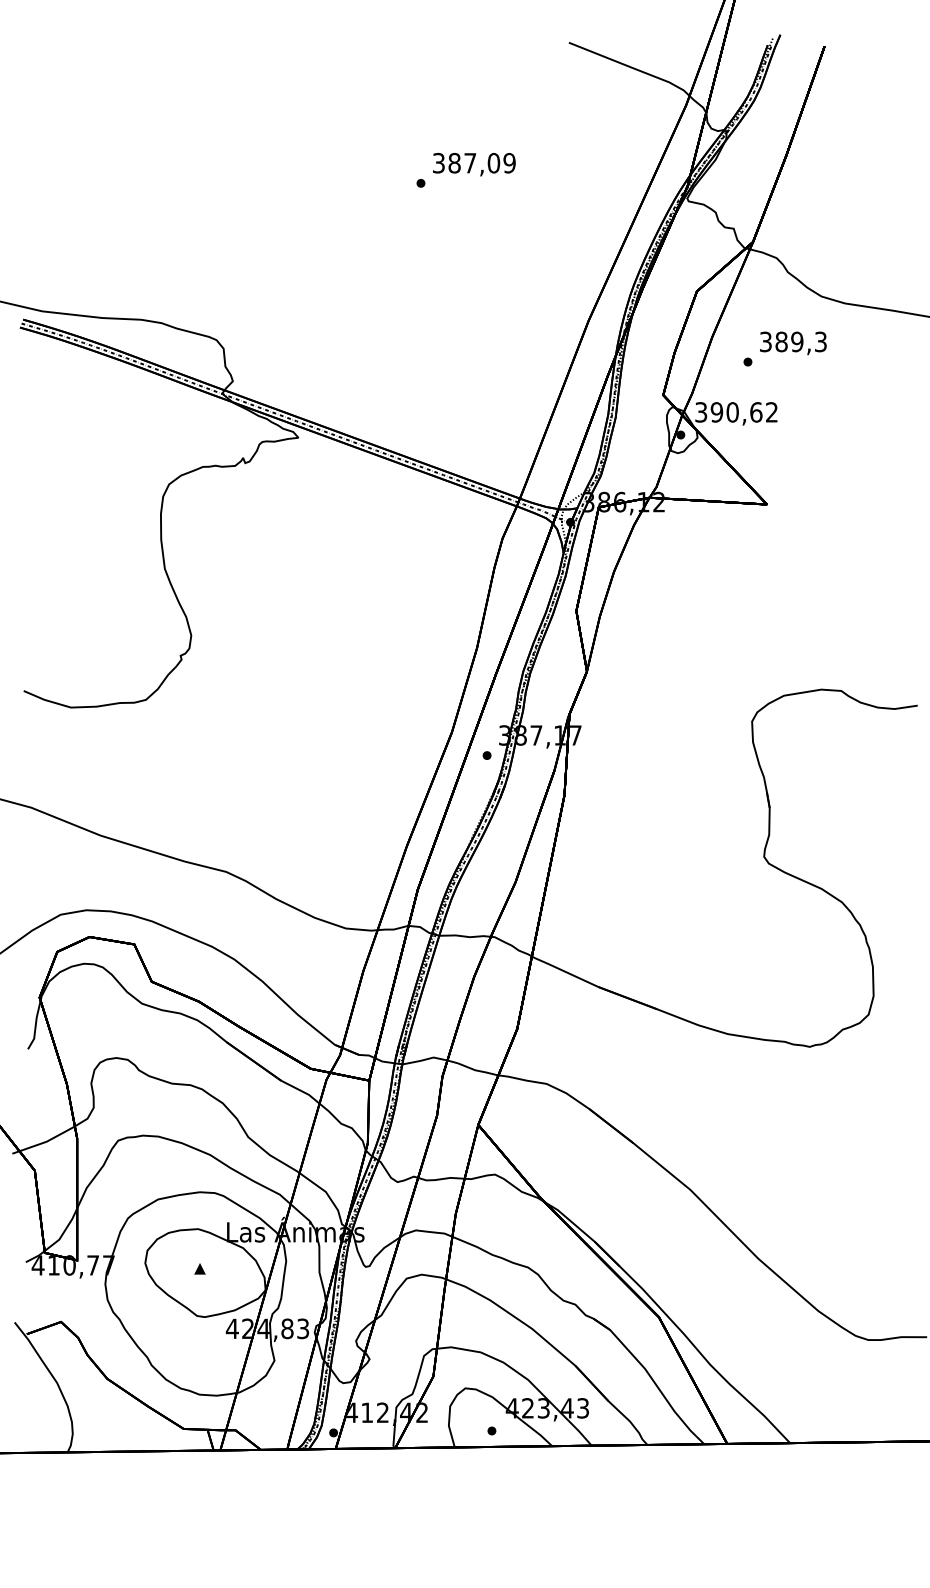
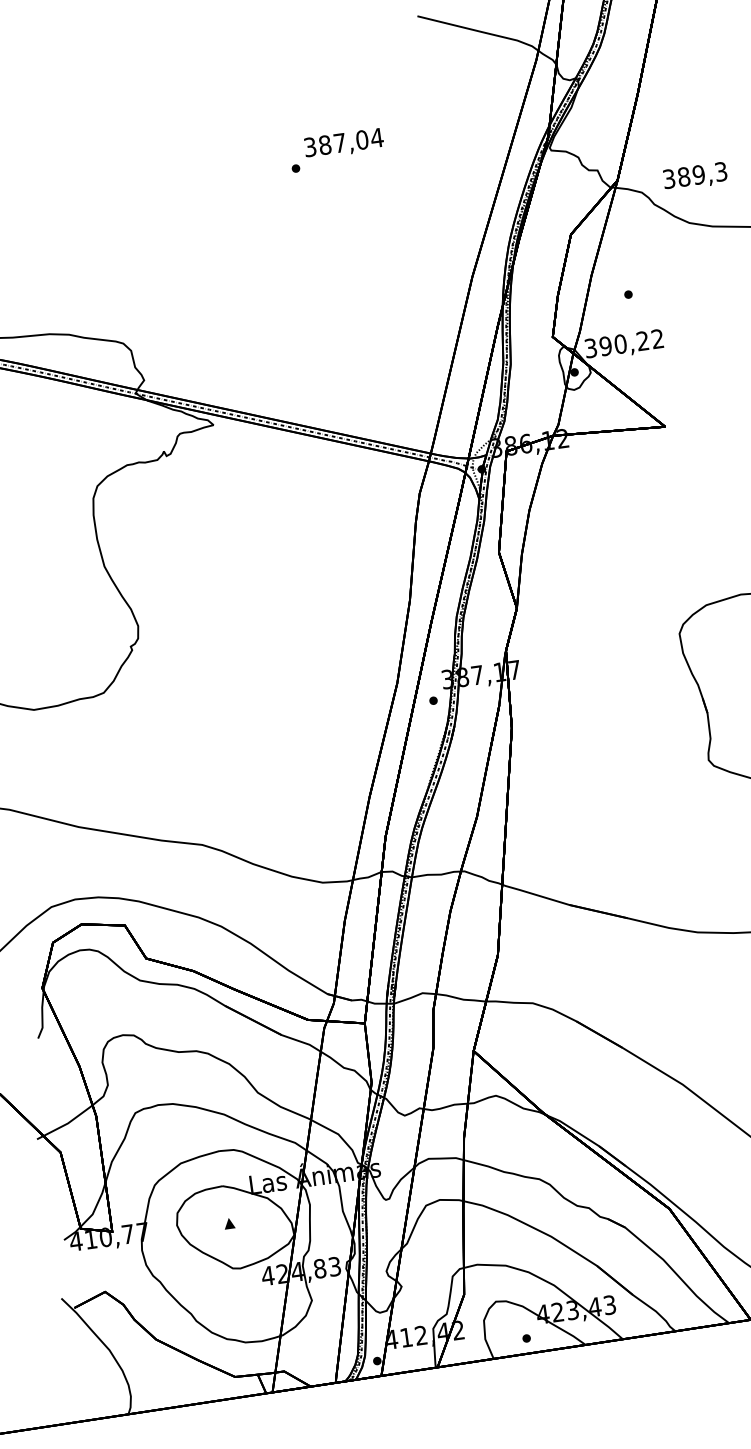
text: (509, 162) -> (376, 137), 387,09 -> 387,04
text: (793, 343) -> (695, 176), moved
text: (756, 412) -> (643, 341), 390,62 -> 390,22

